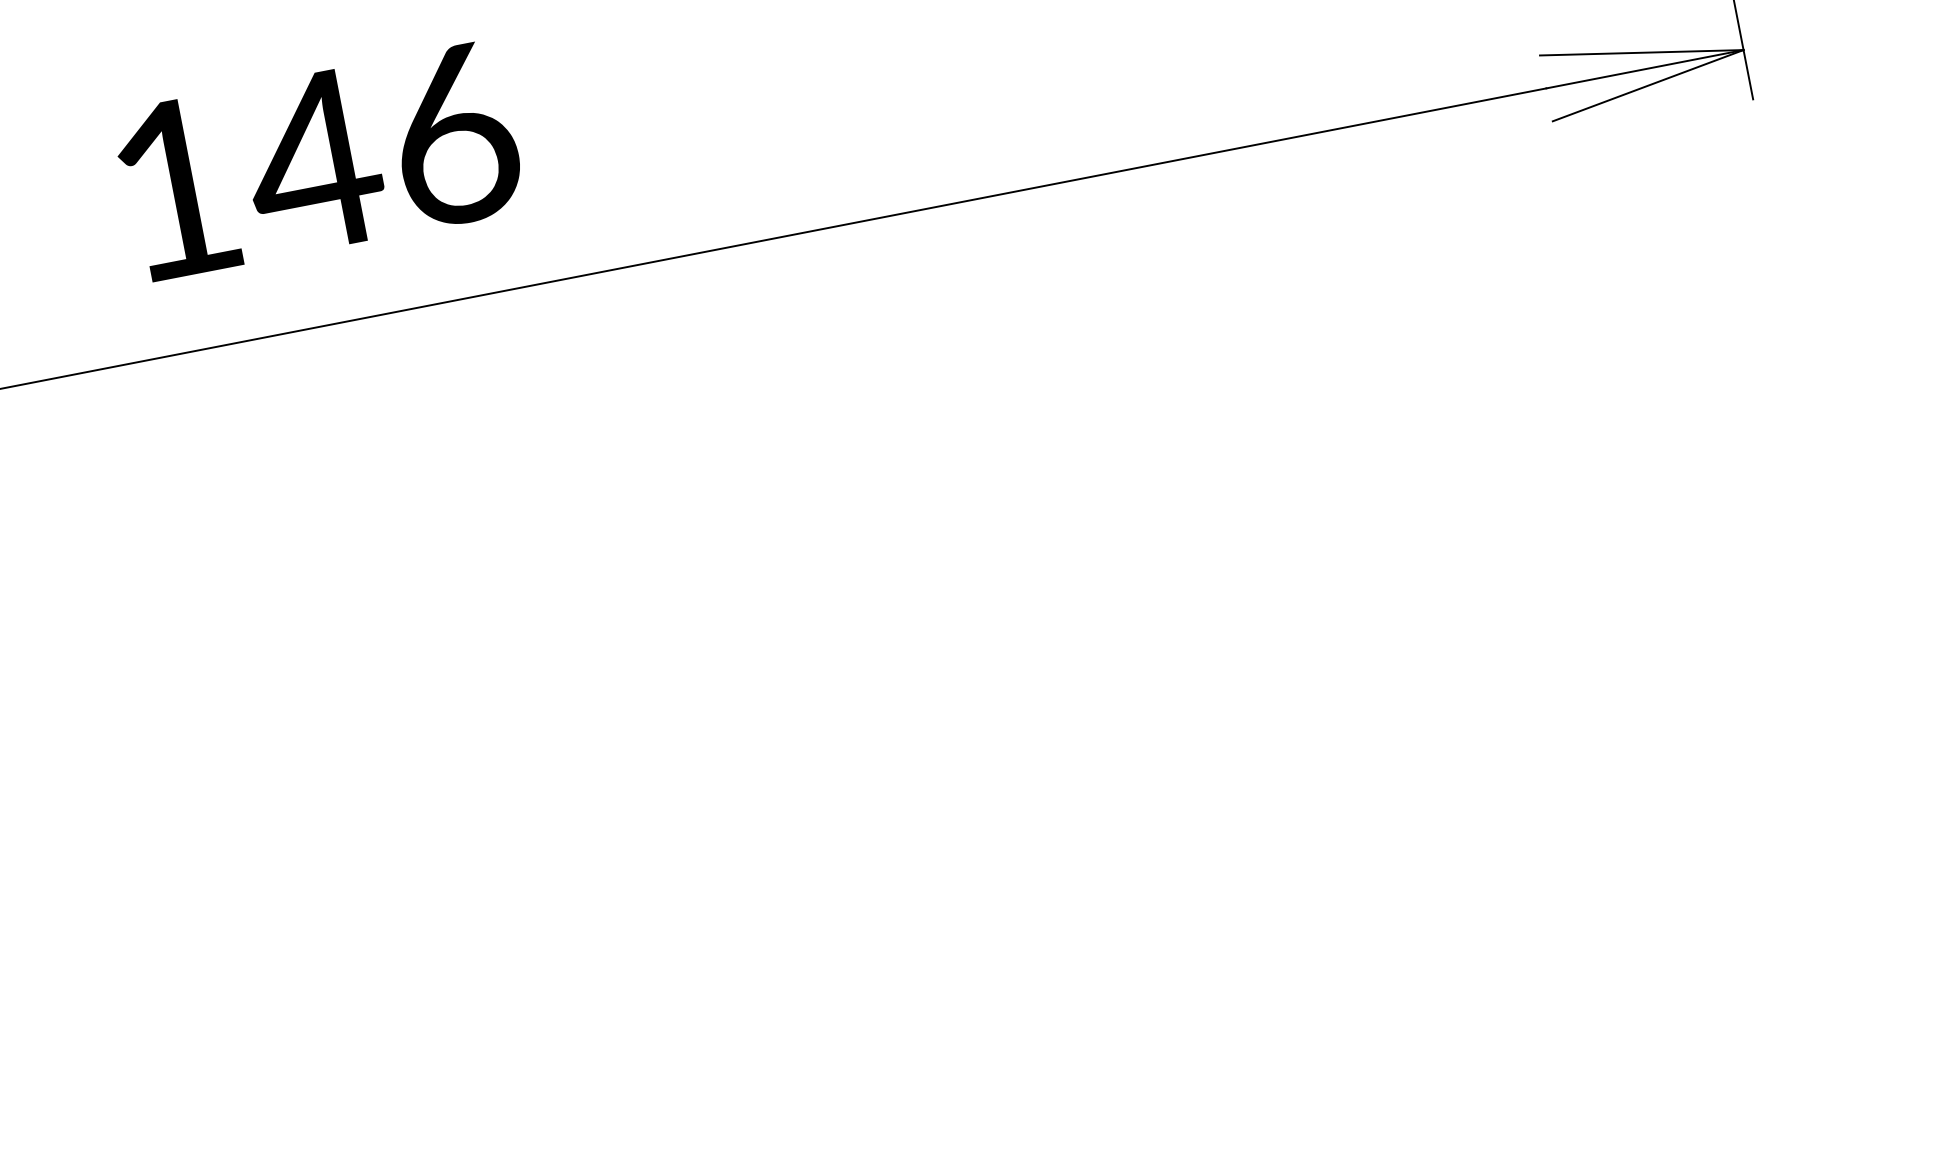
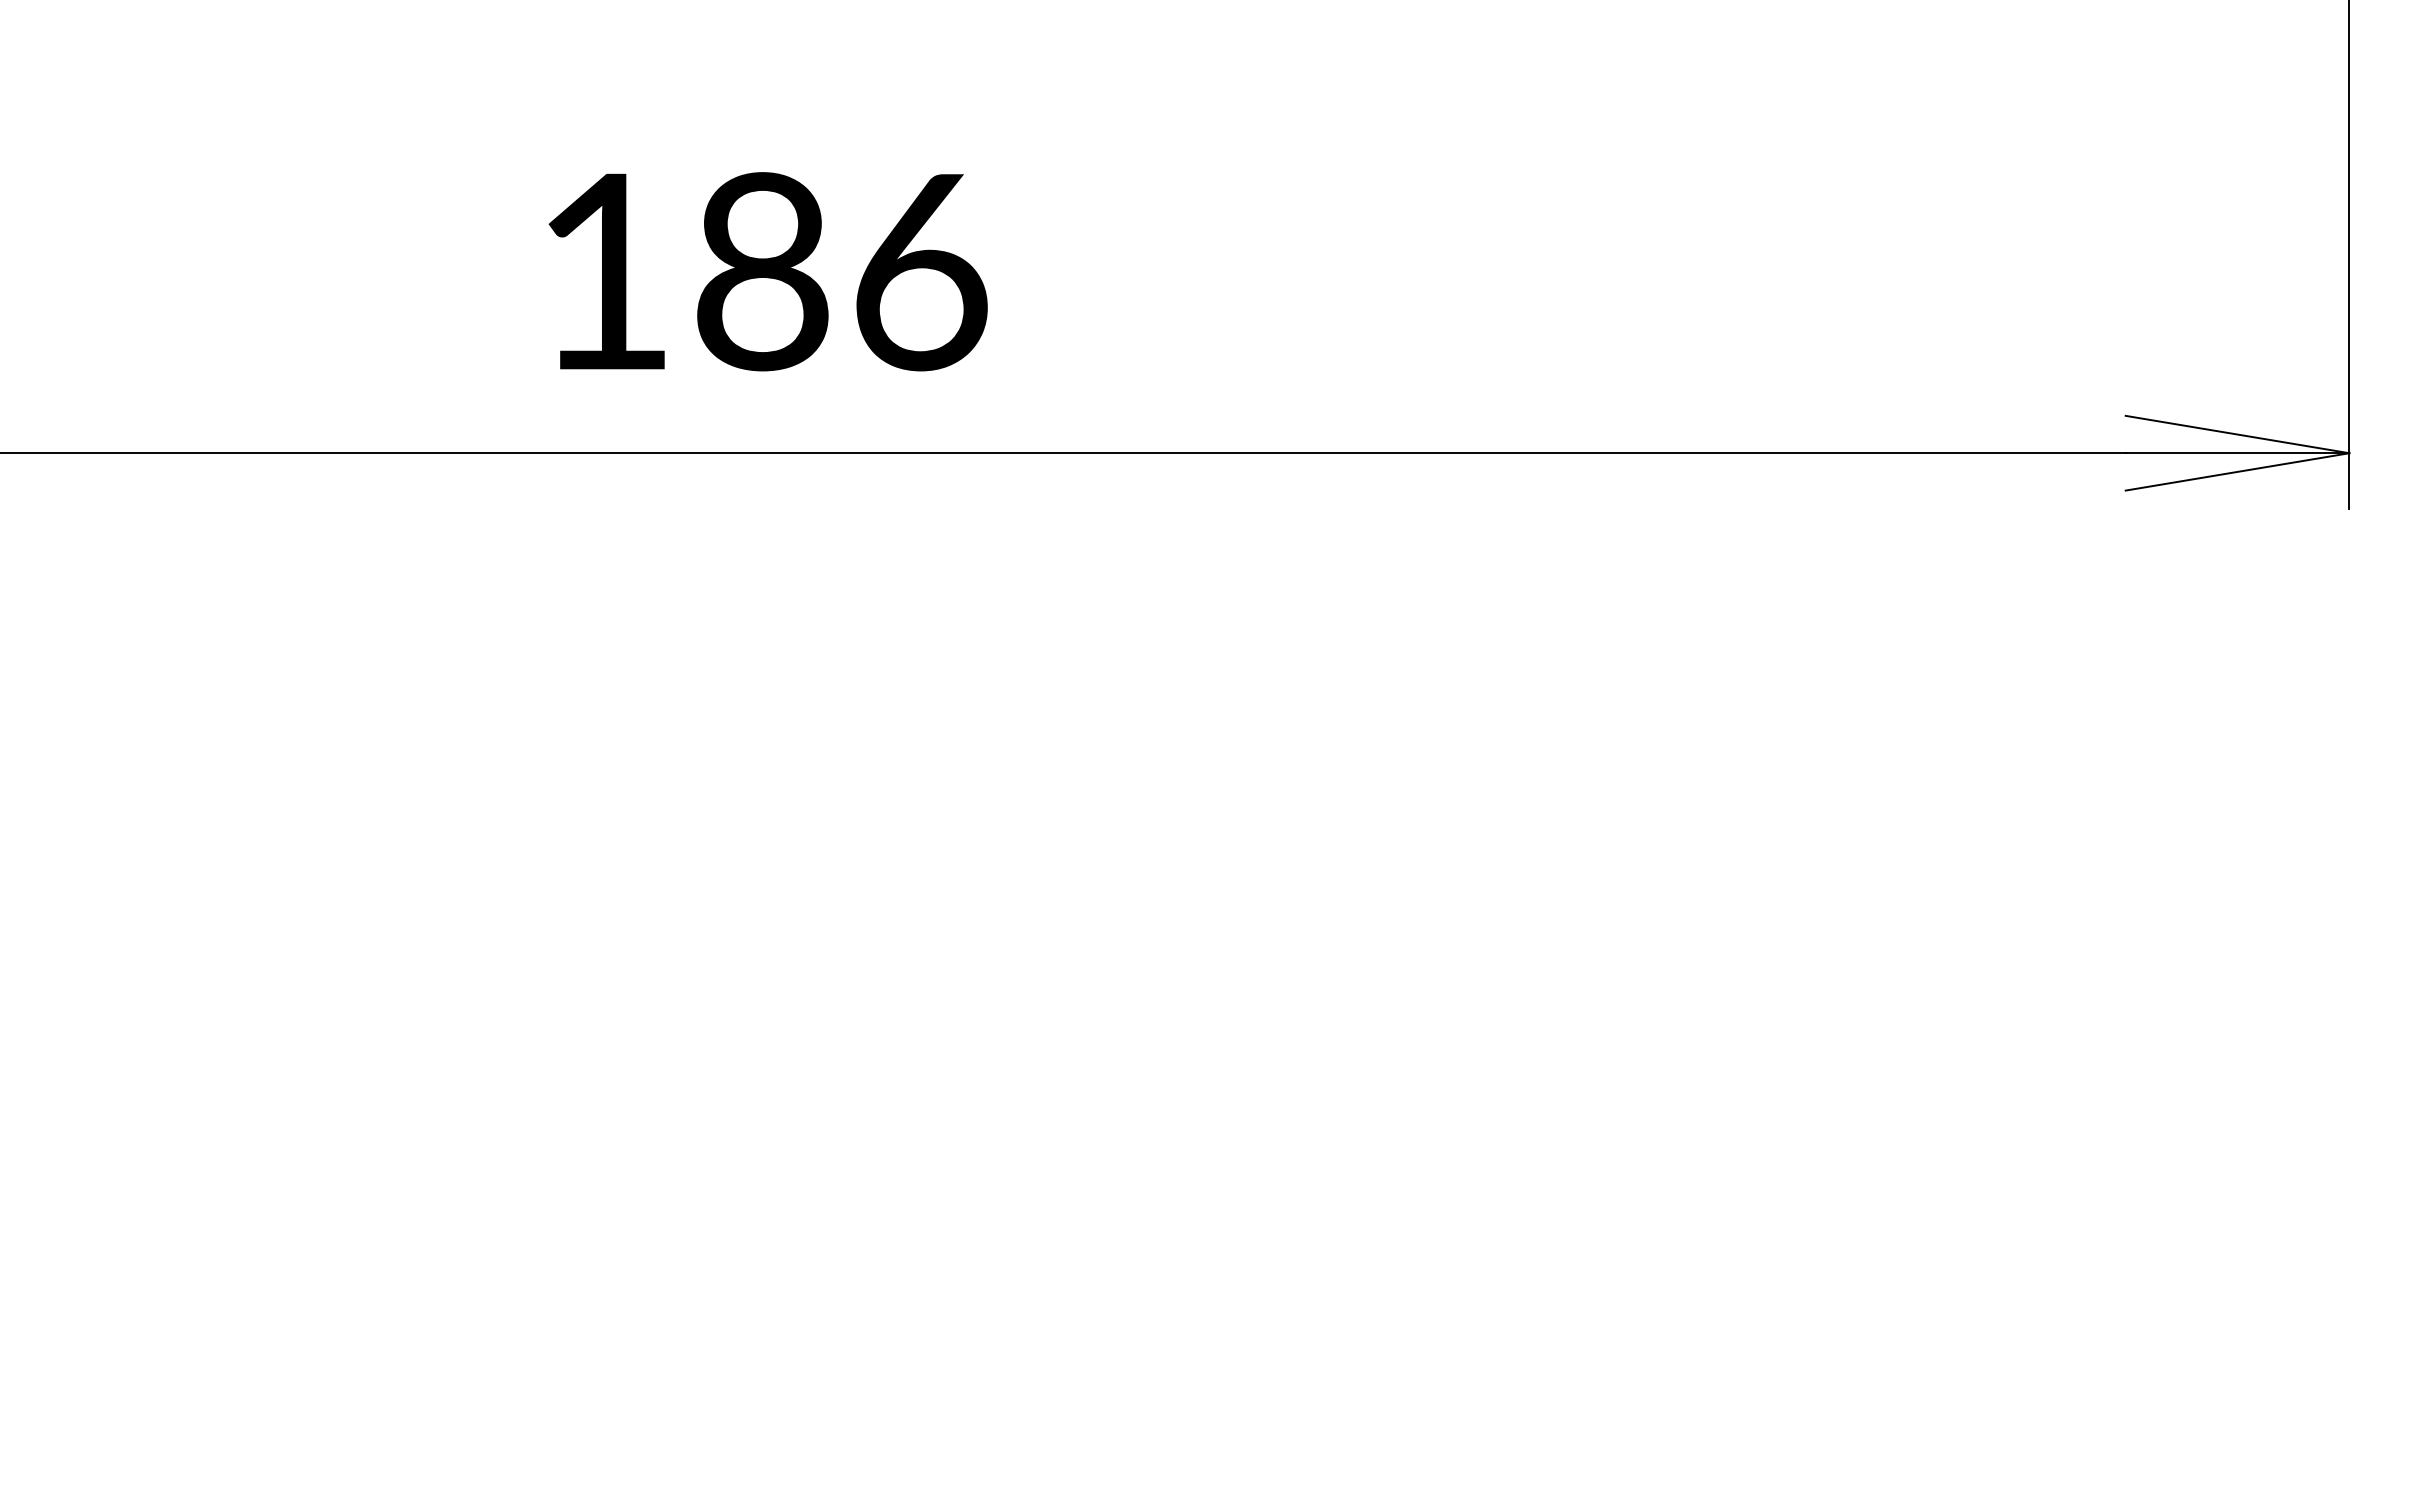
text: (312, 162) -> (760, 271), 146 -> 186

